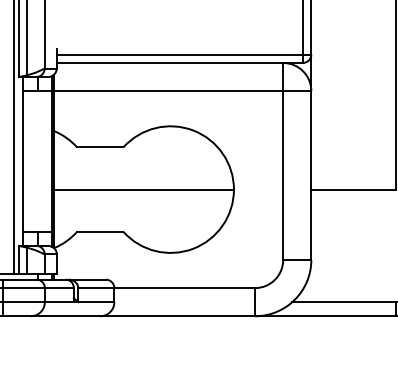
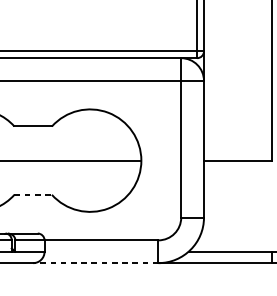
line: (100, 231) -> (33, 194), solid -> dashed
line: (177, 316) -> (95, 263), solid -> dashed

